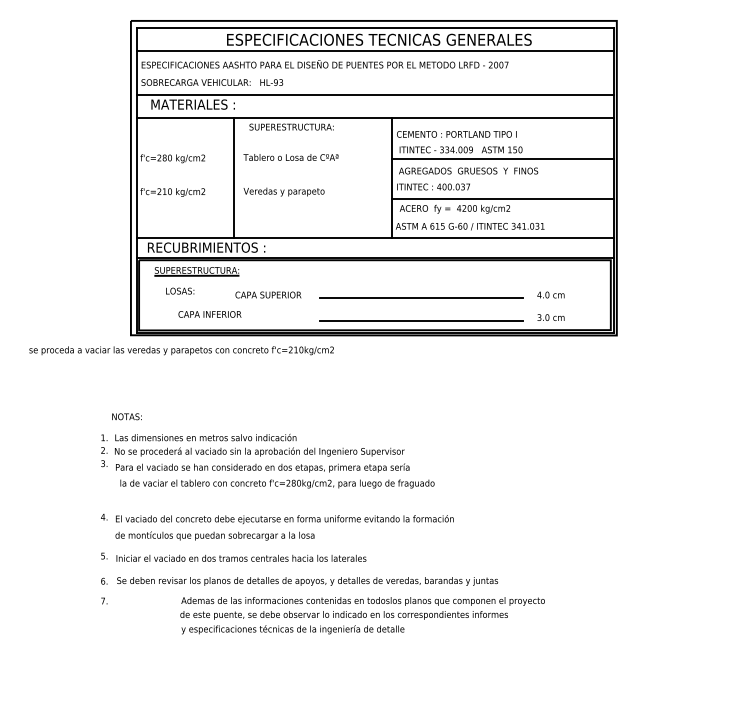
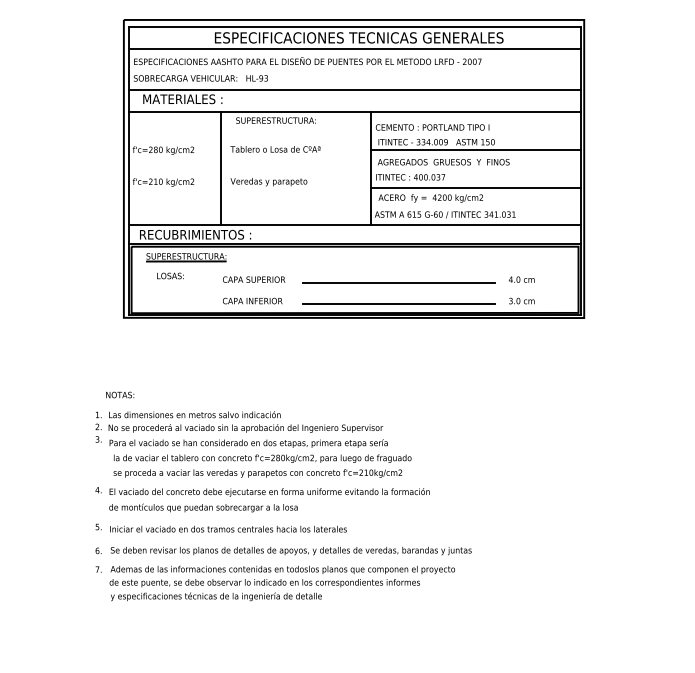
text: (209, 313) -> (252, 300), moved
text: (181, 350) -> (257, 473), moved
text: (361, 615) -> (281, 583), moved

